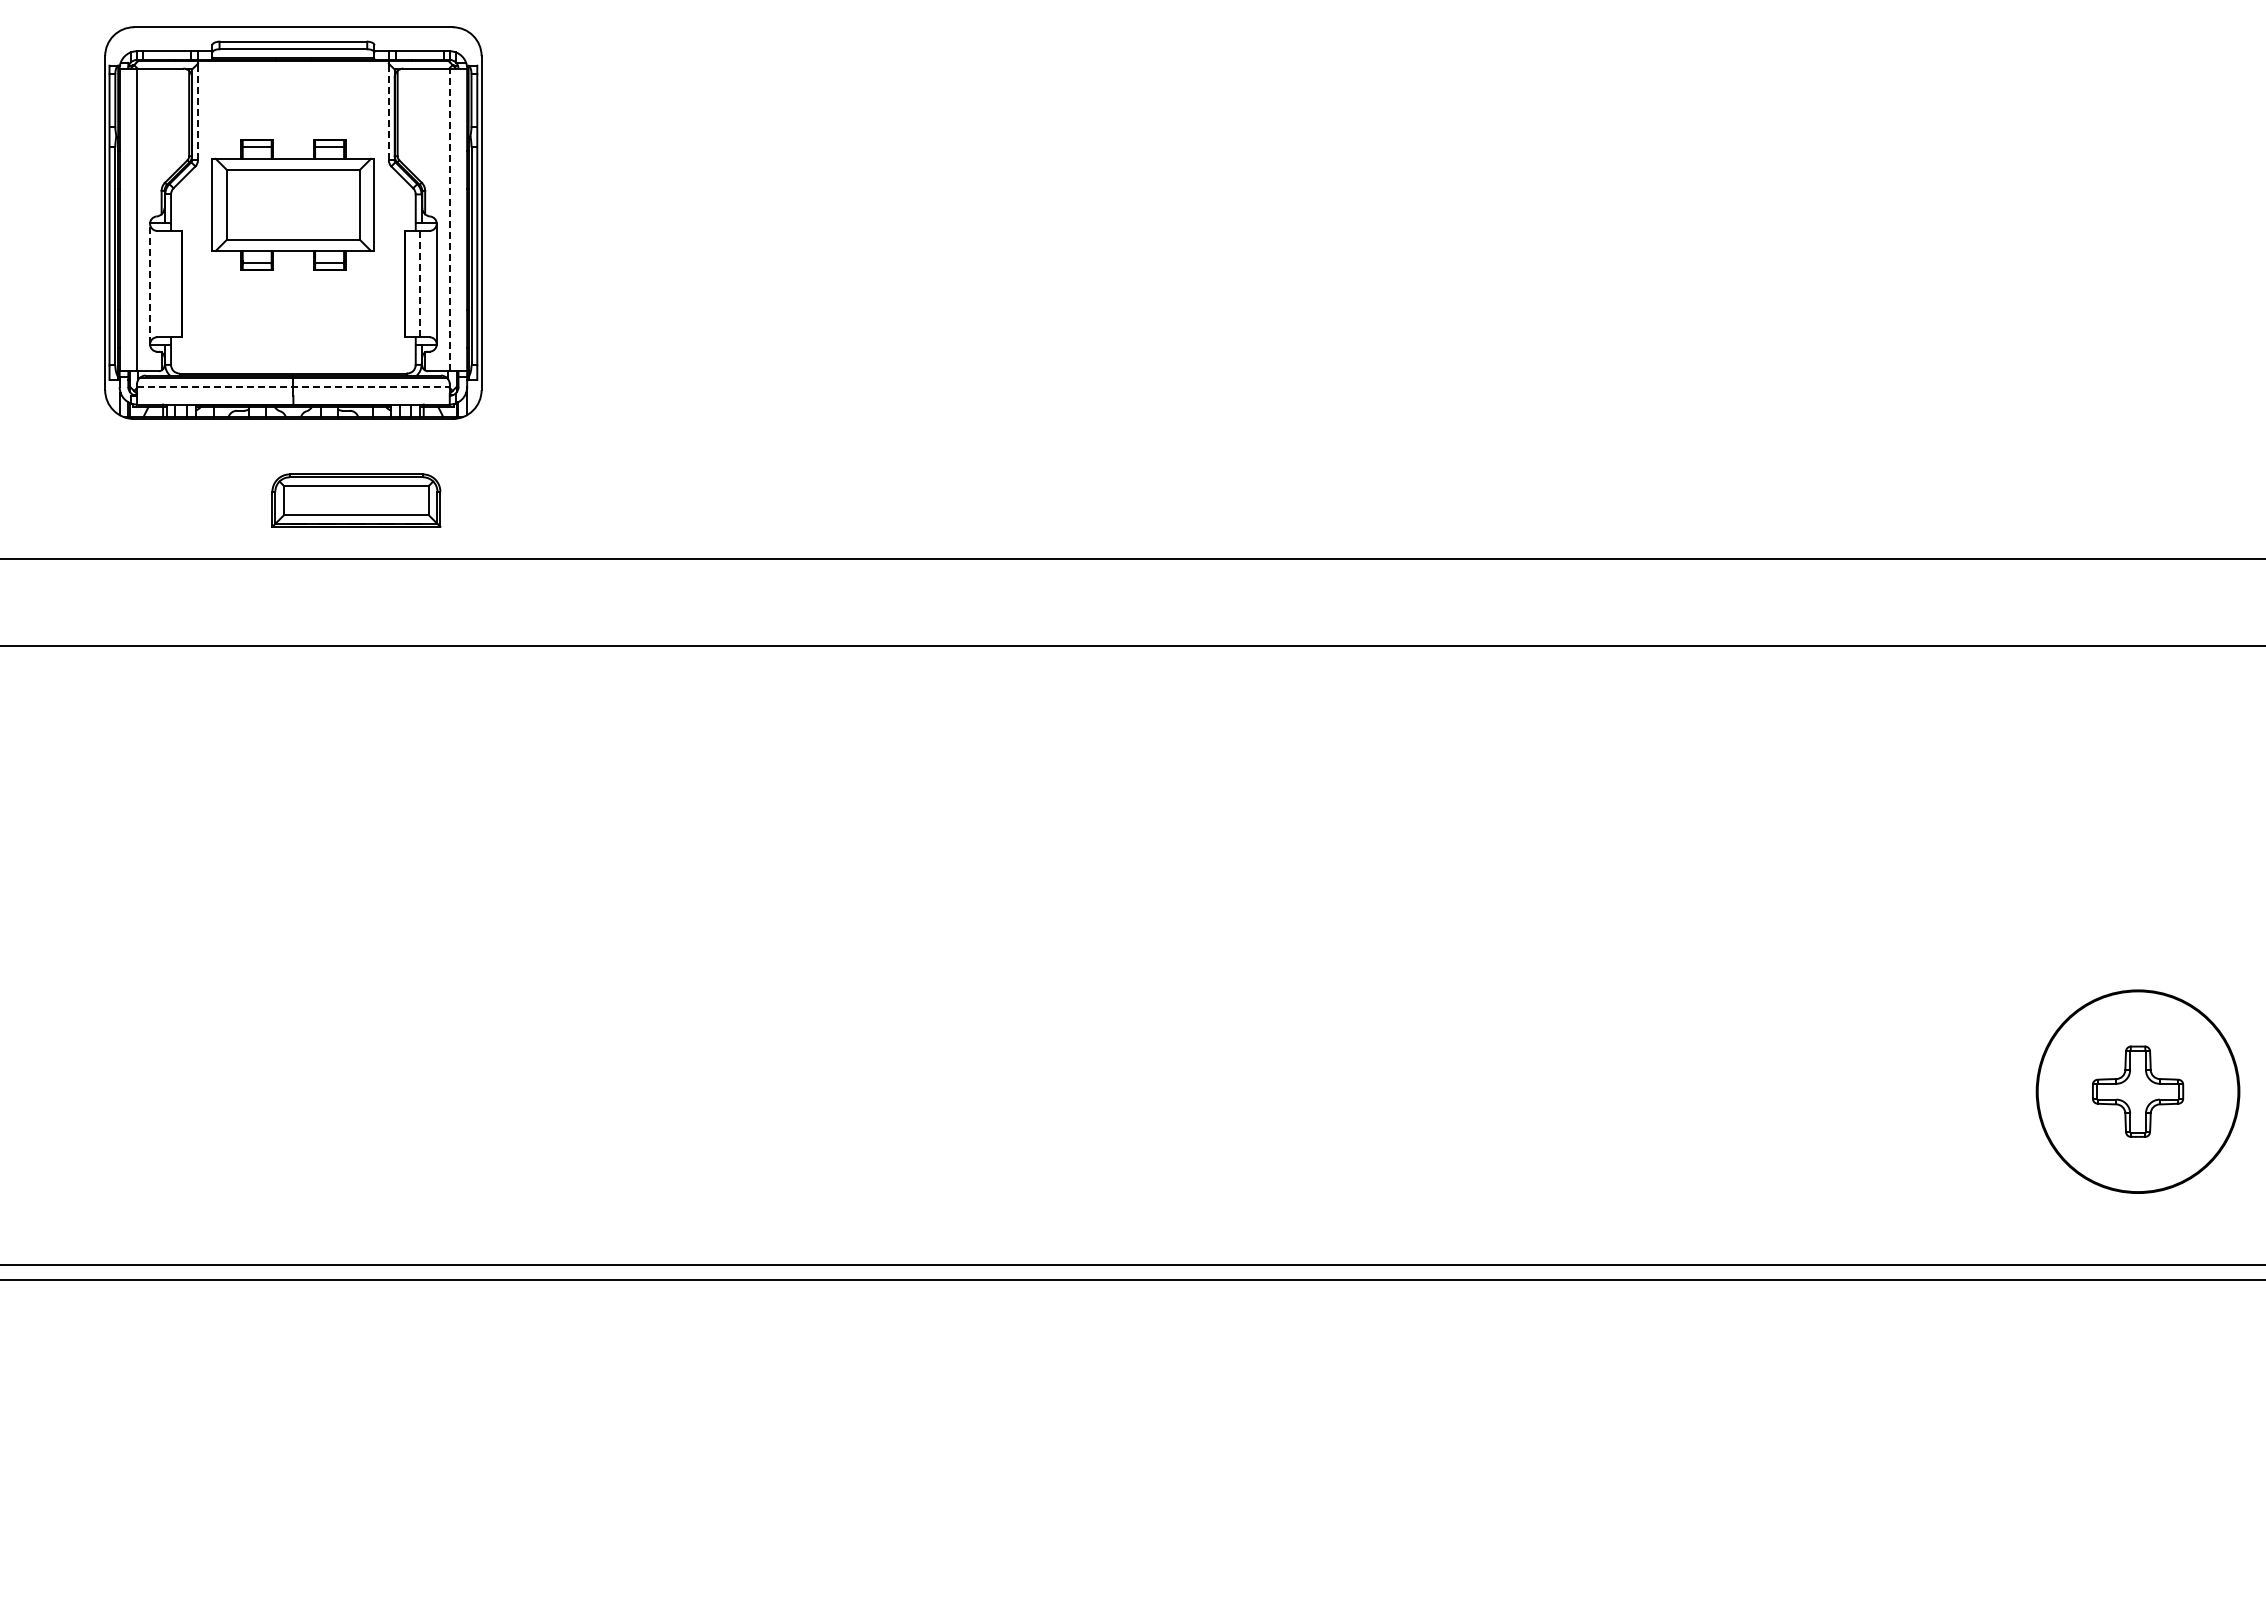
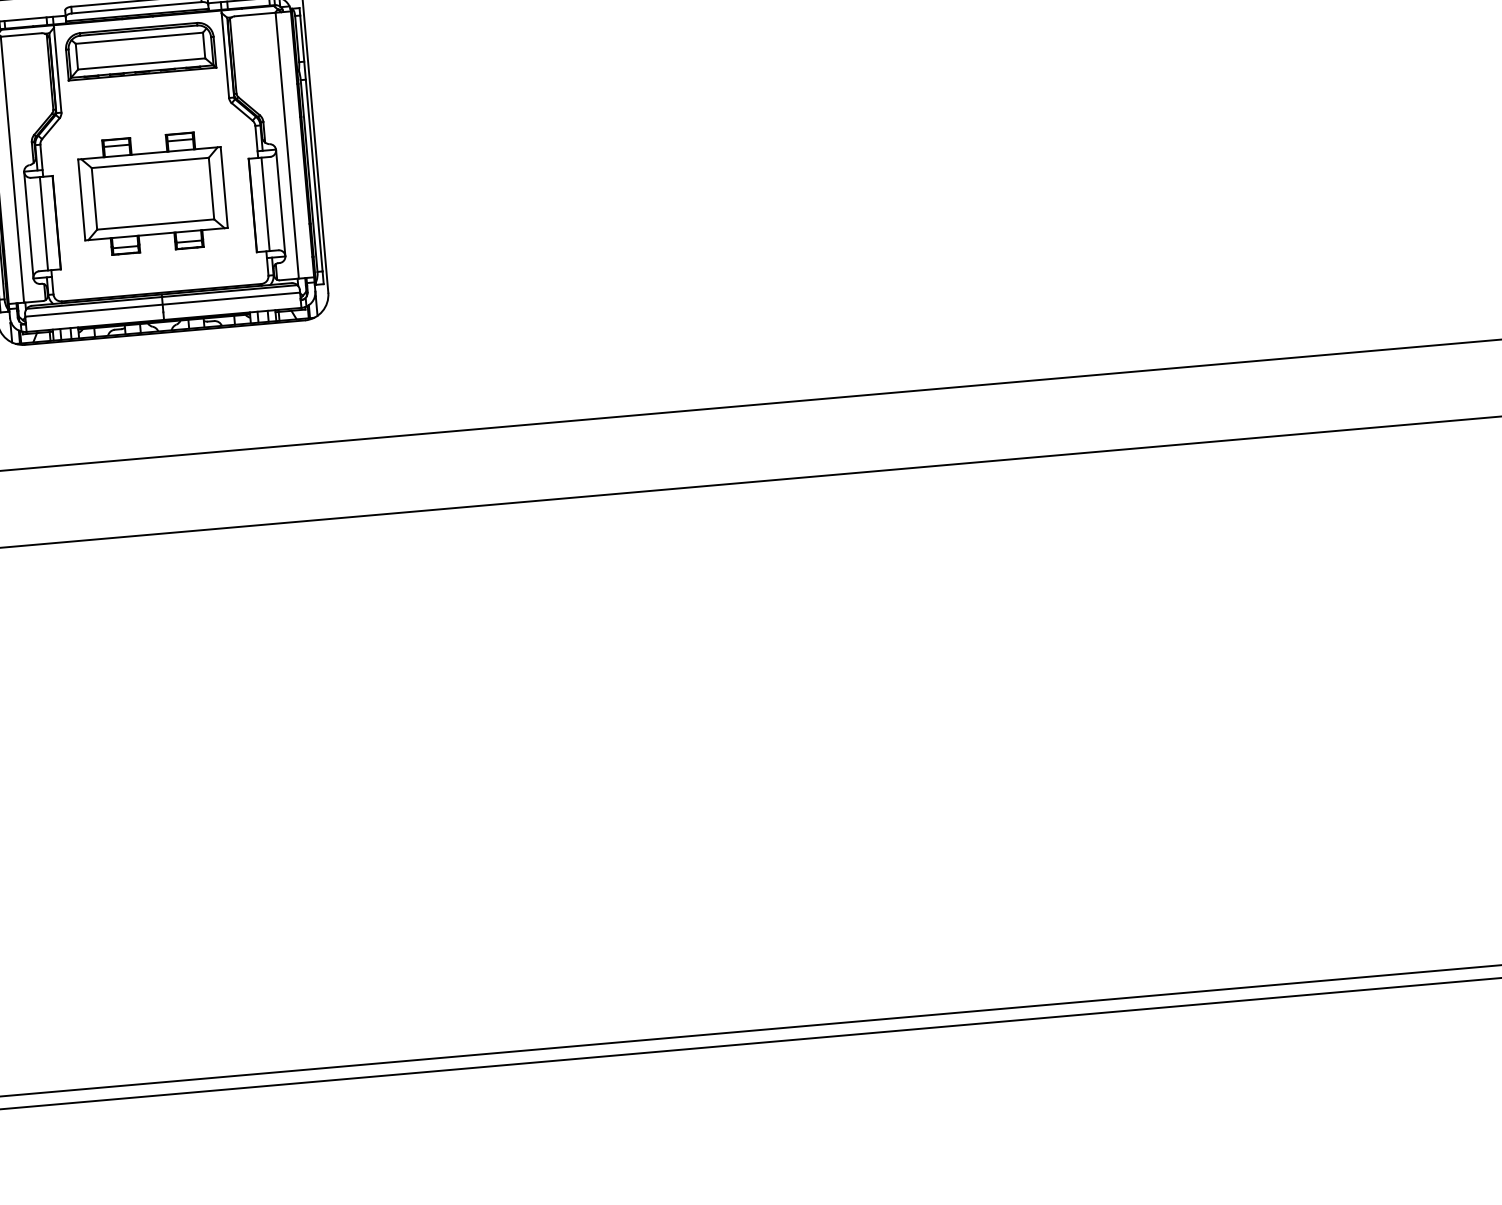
line: (197, 111) -> (57, 69), dashed -> solid
line: (388, 111) -> (225, 55), dashed -> solid
part: (292, 204) -> (152, 193), moved
line: (449, 219) -> (286, 145), dashed -> solid
line: (150, 283) -> (29, 224), dashed -> solid
line: (167, 283) -> (44, 223), added
line: (419, 283) -> (265, 203), dashed -> solid
line: (293, 387) -> (162, 304), dashed -> solid
part: (356, 500) -> (140, 51), moved

